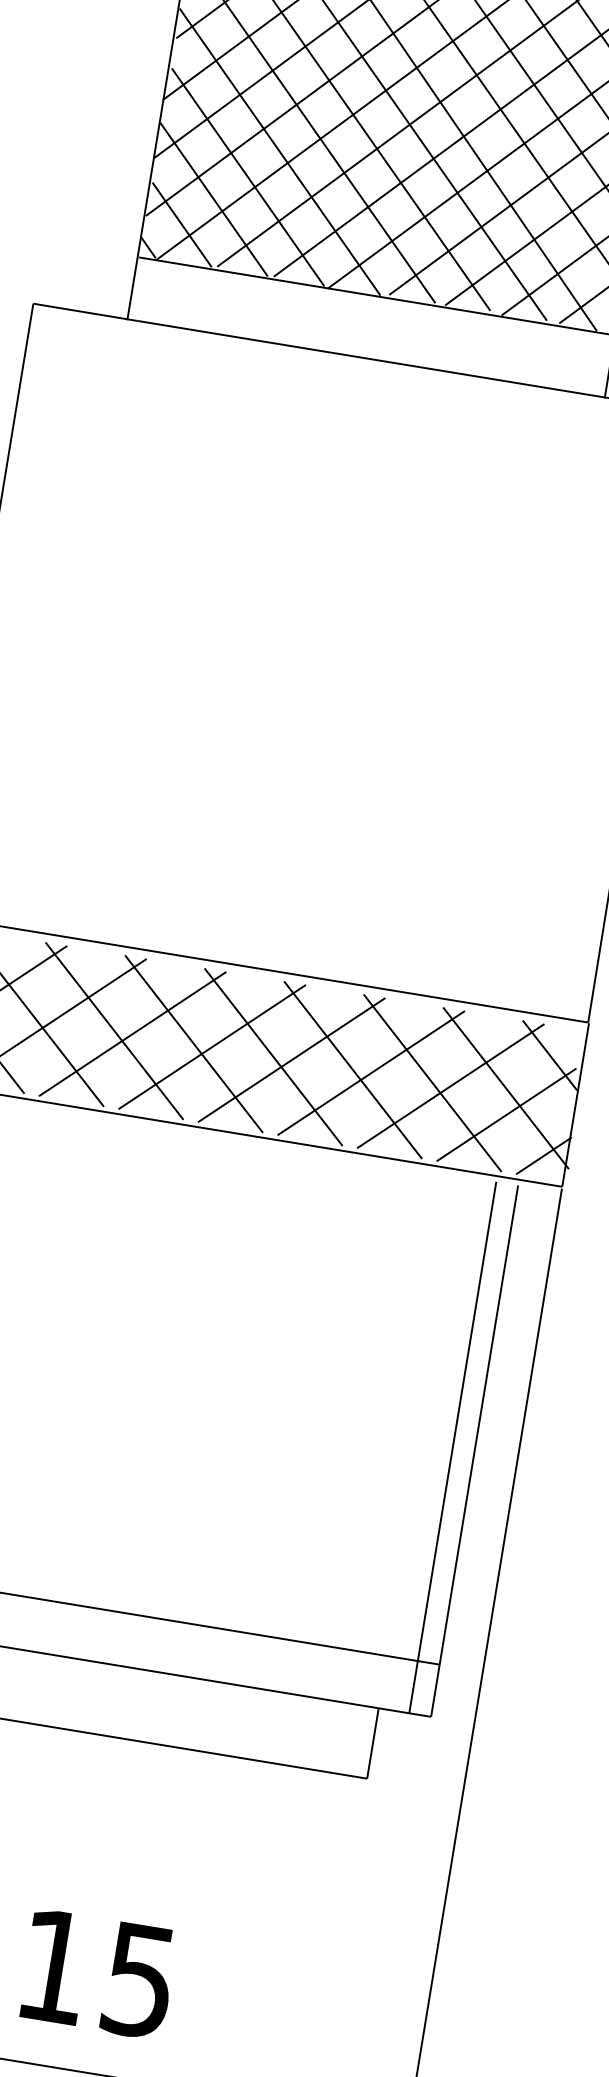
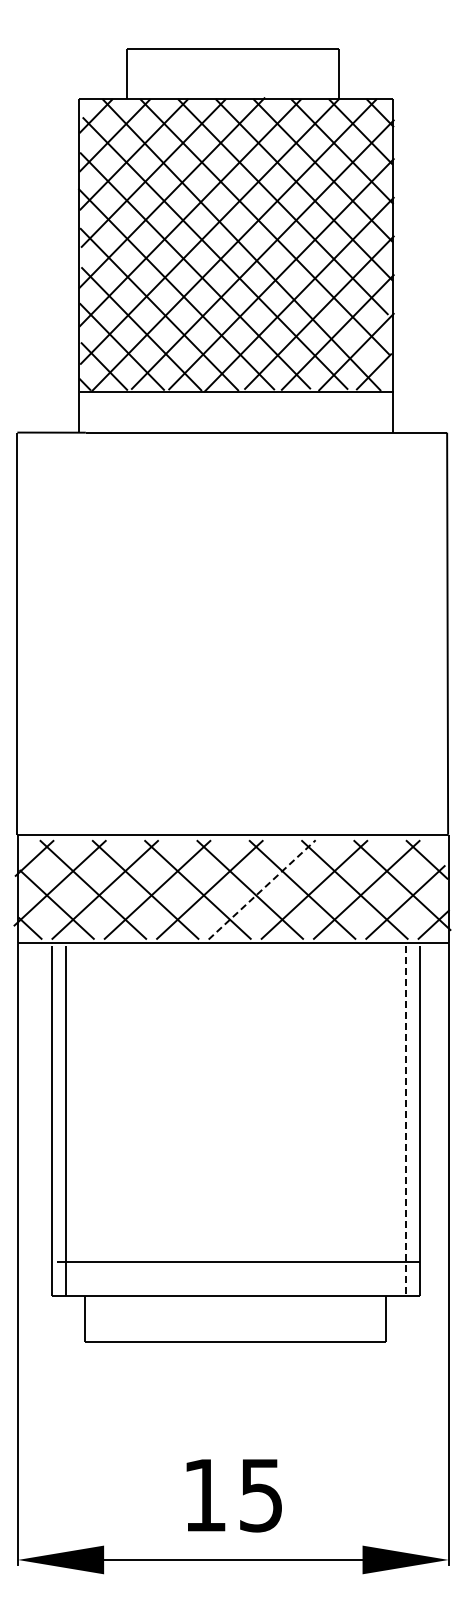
line: (292, 1059) -> (262, 889), solid -> dashed
line: (452, 1447) -> (405, 1121), solid -> dashed

